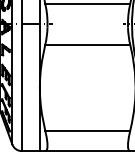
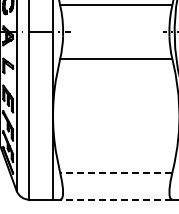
line: (87, 130) -> (115, 172), solid -> dashed
line: (87, 151) -> (115, 199), solid -> dashed

